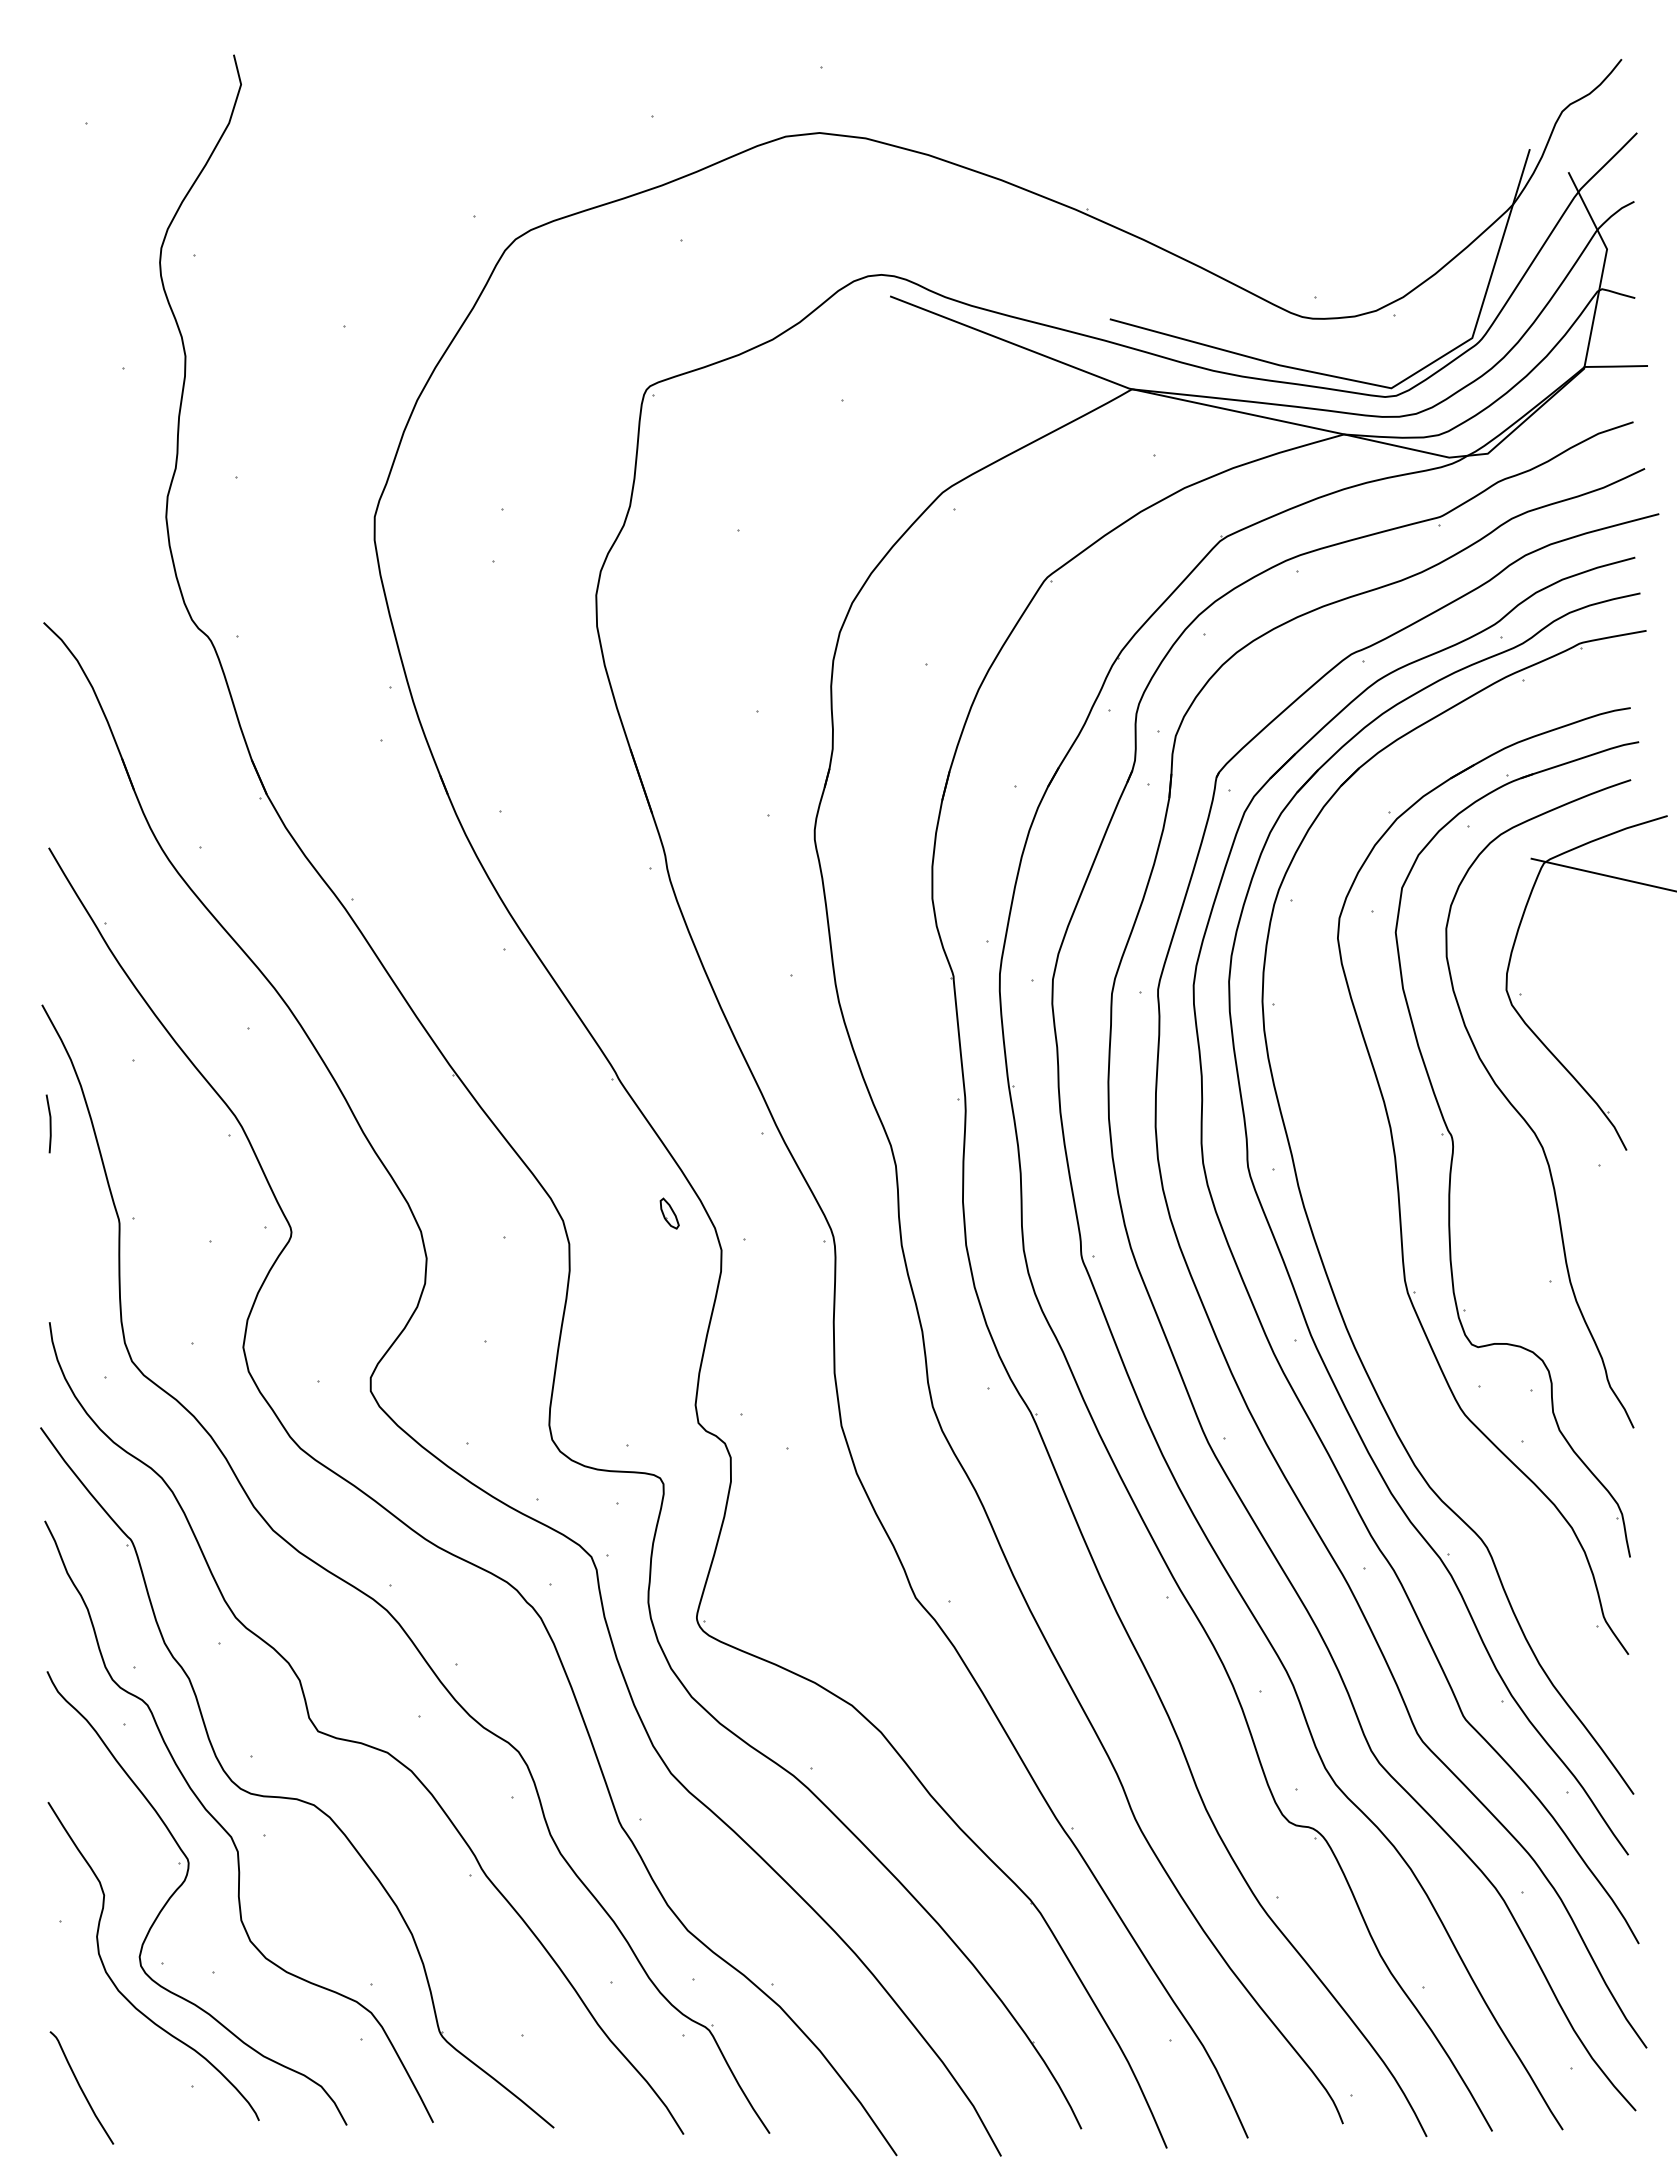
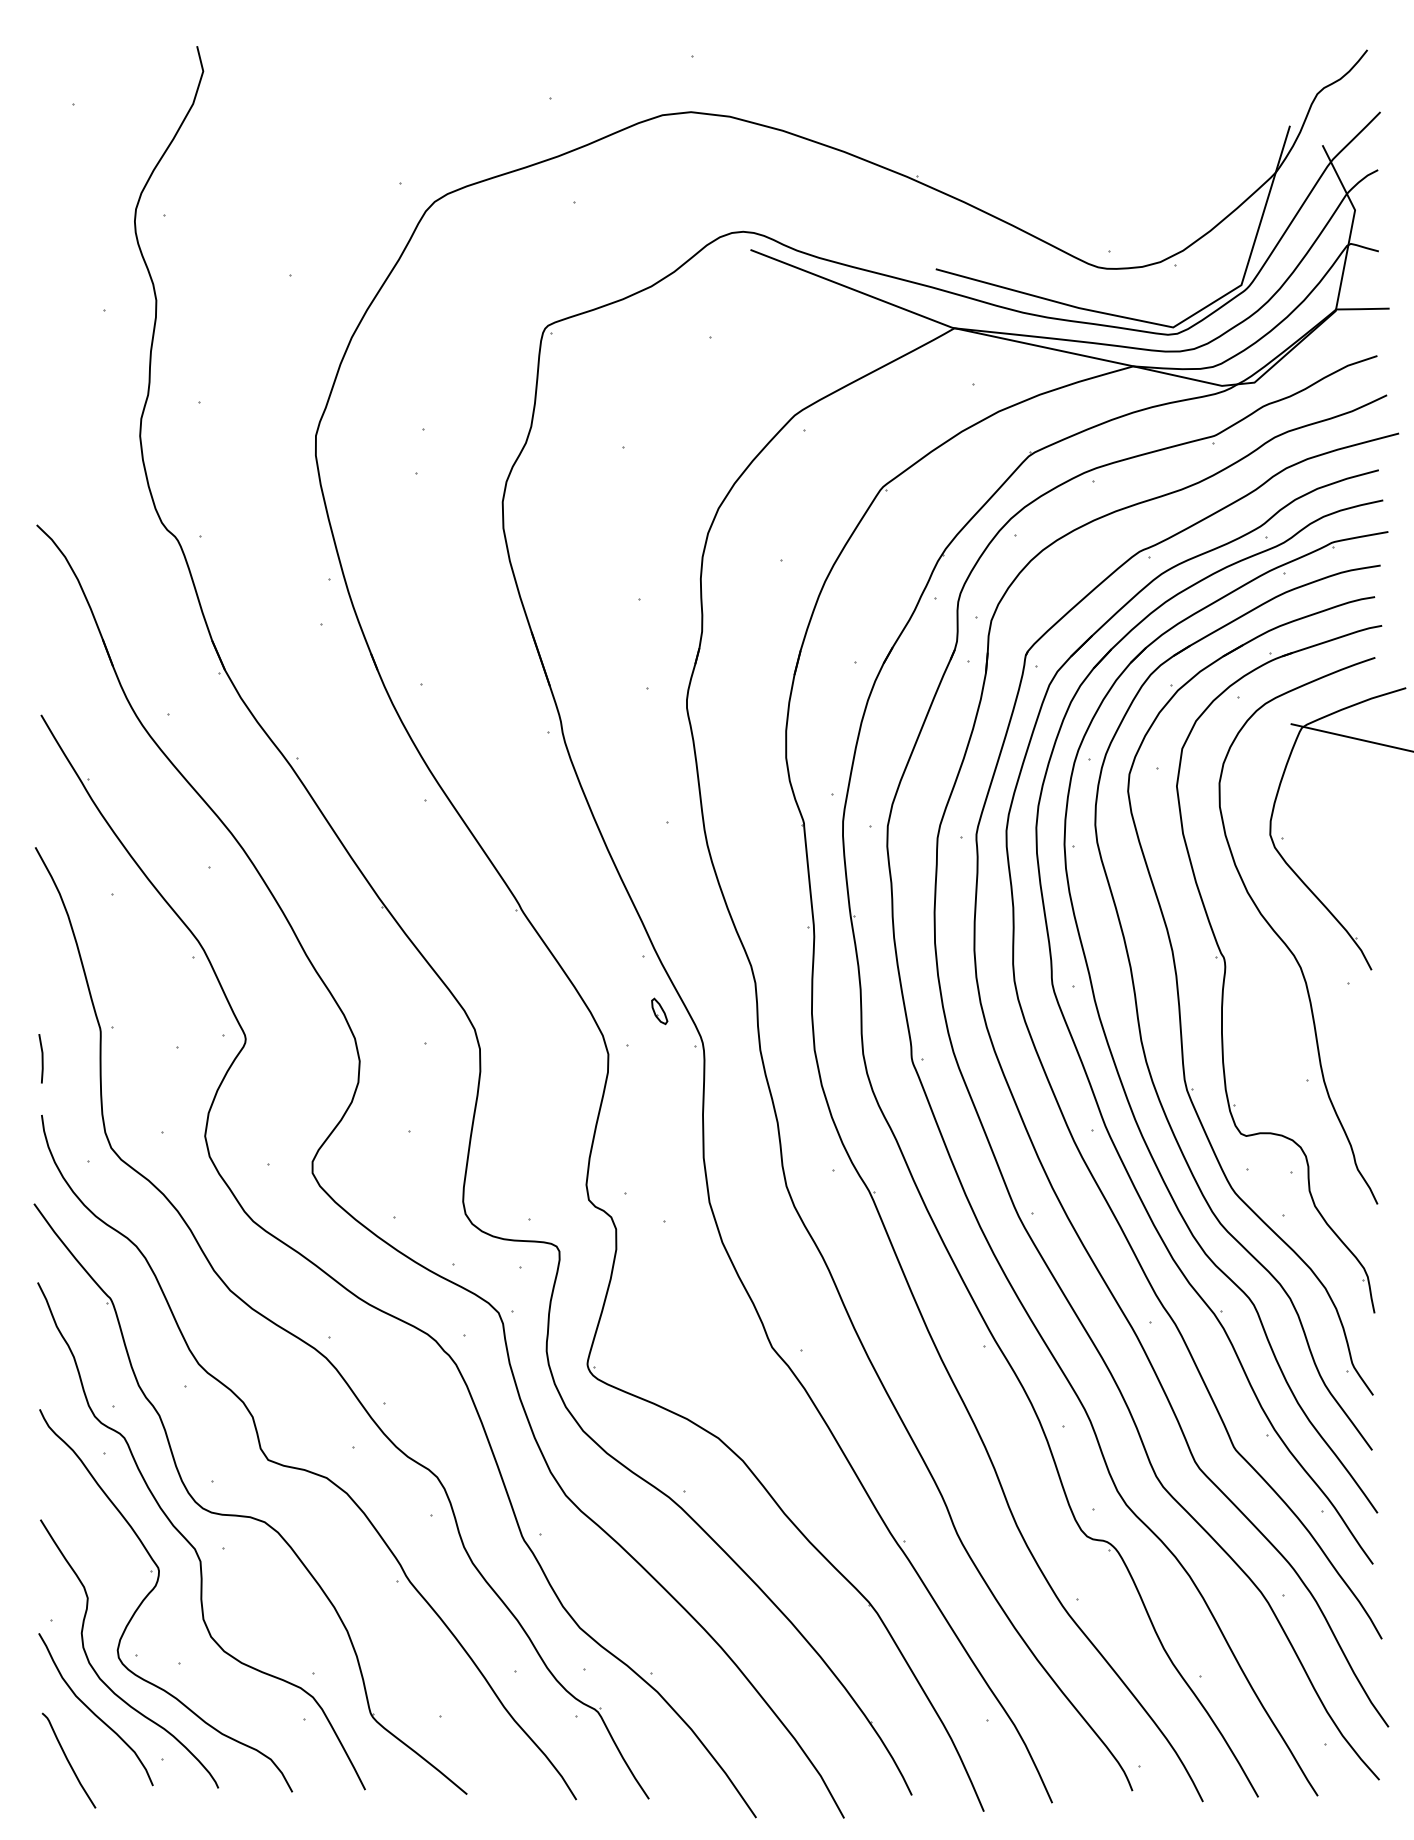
line: (49, 1123) -> (41, 1058), moved
part: (669, 1213) -> (659, 1011), moved
part: (1352, 1217) -> (1140, 1026), added
curve: (110, 2029) -> (93, 1711), added

